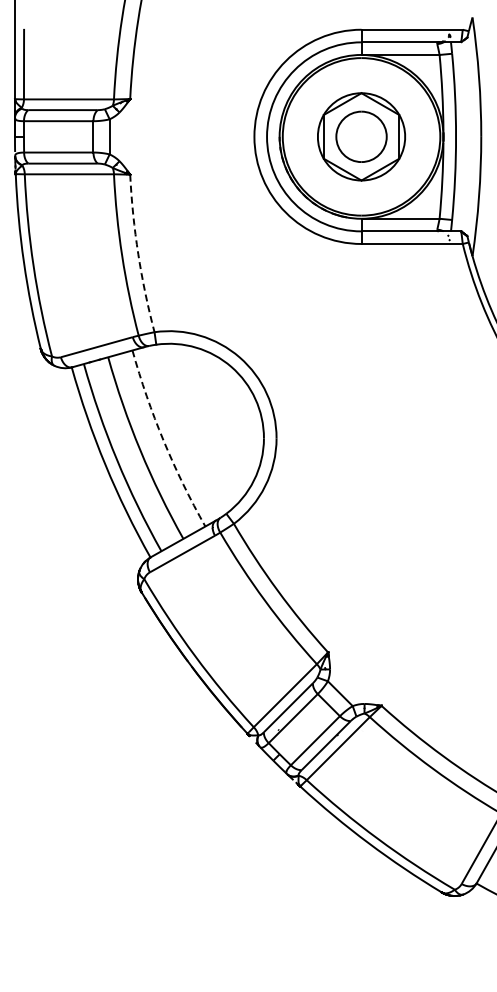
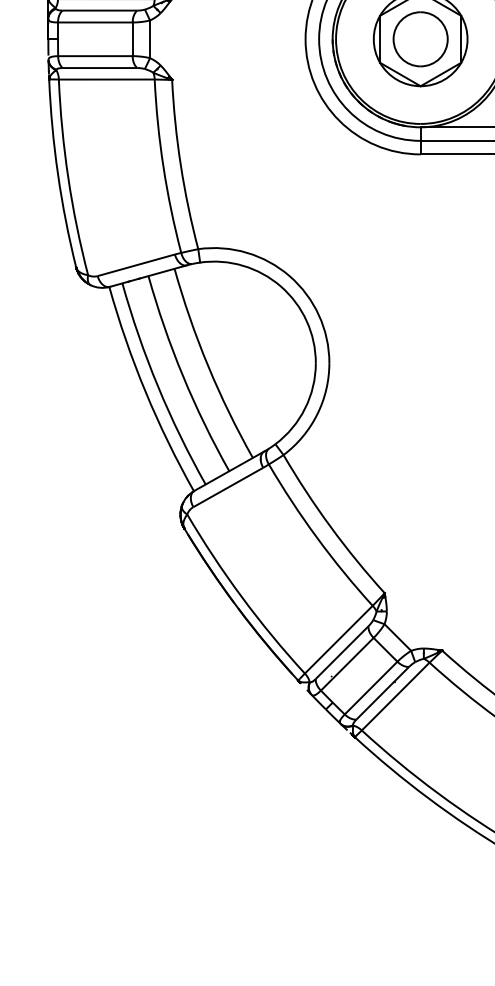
arc: (138, 254) -> (181, 165), dashed -> solid
arc: (163, 440) -> (207, 365), dashed -> solid

